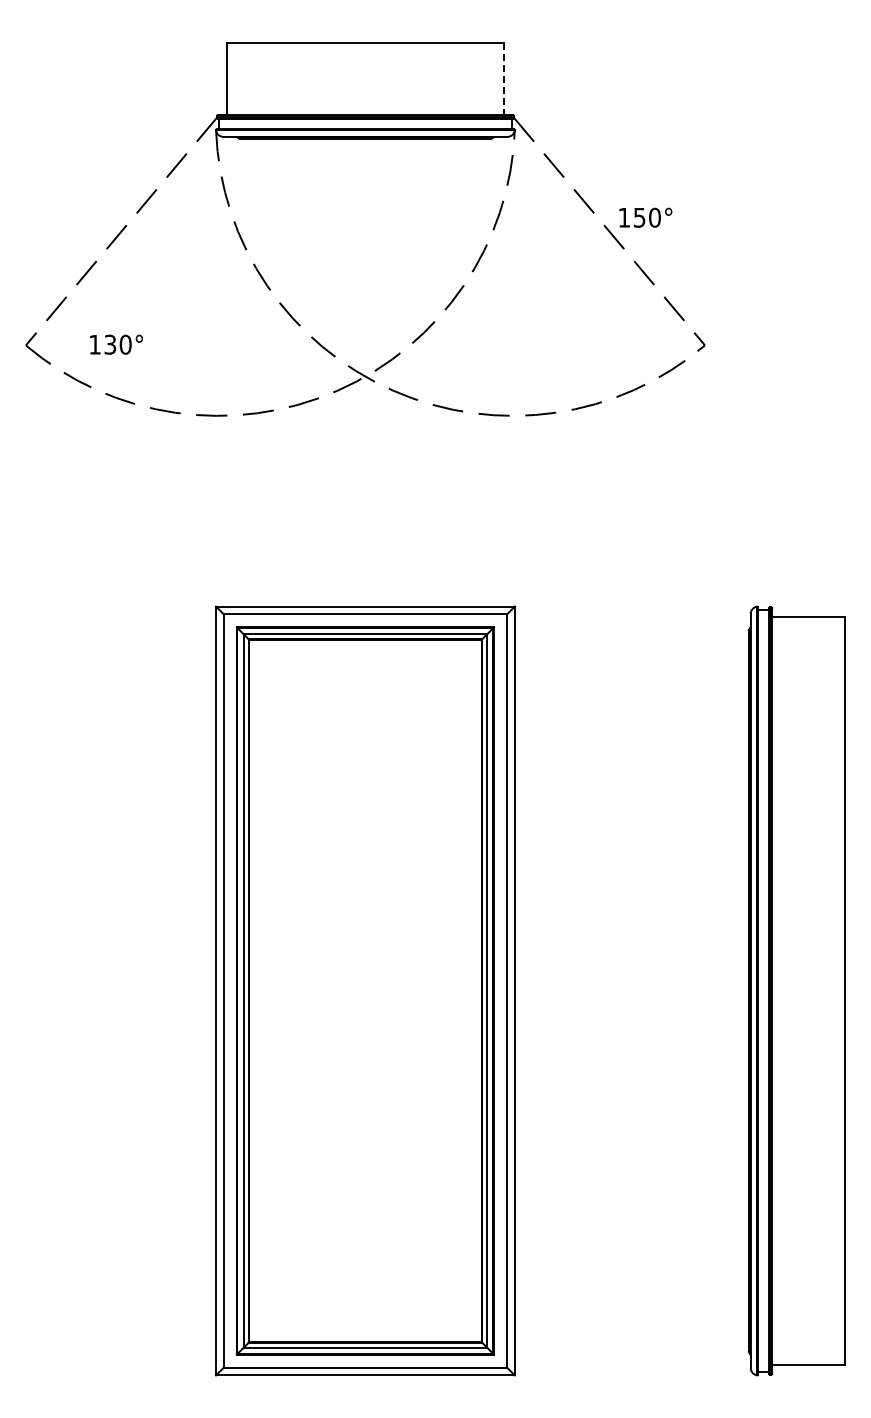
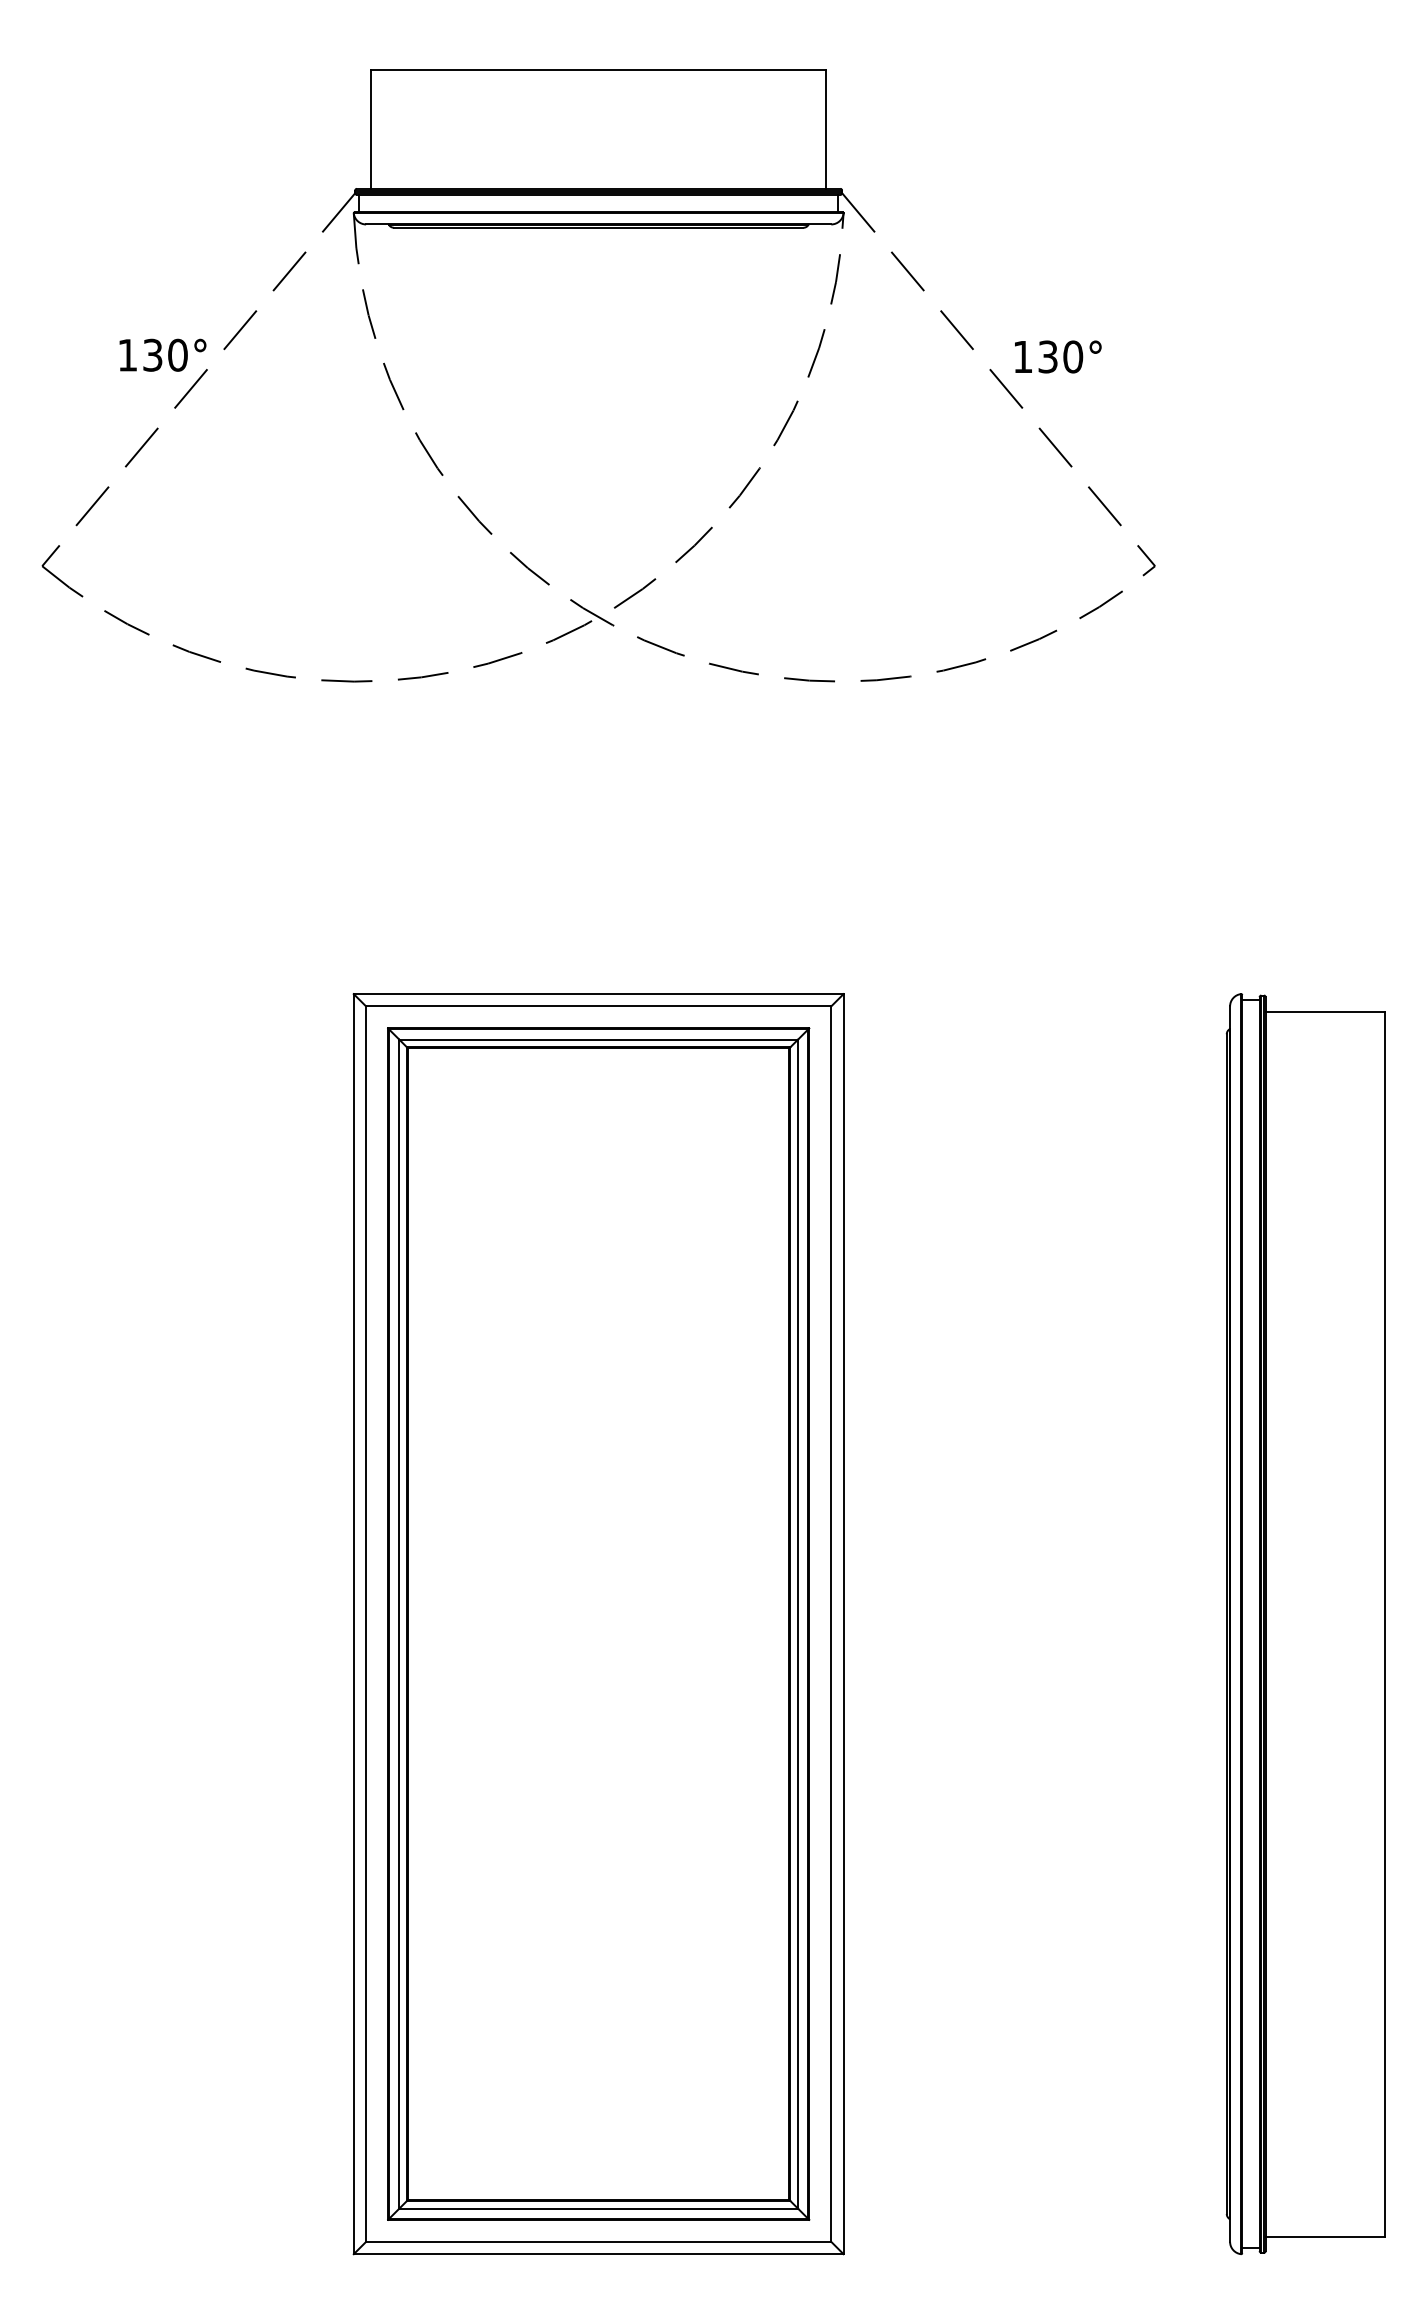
line: (504, 79) -> (826, 130), dashed -> solid
text: (639, 217) -> (1047, 356), 150° -> 130°
text: (116, 344) -> (162, 354), moved

